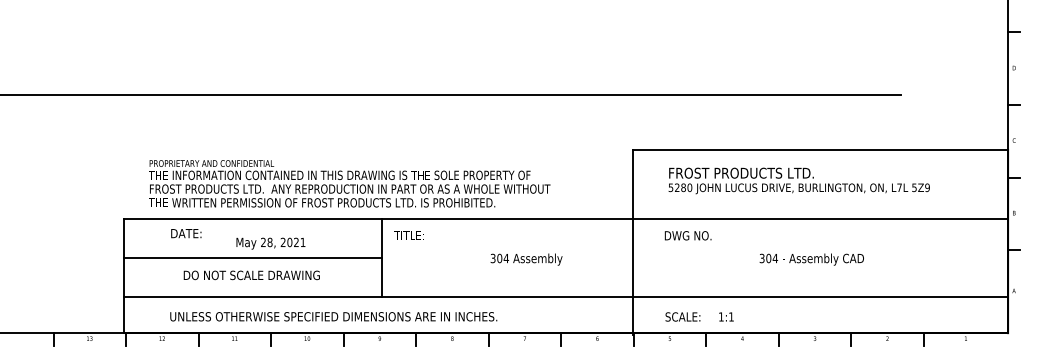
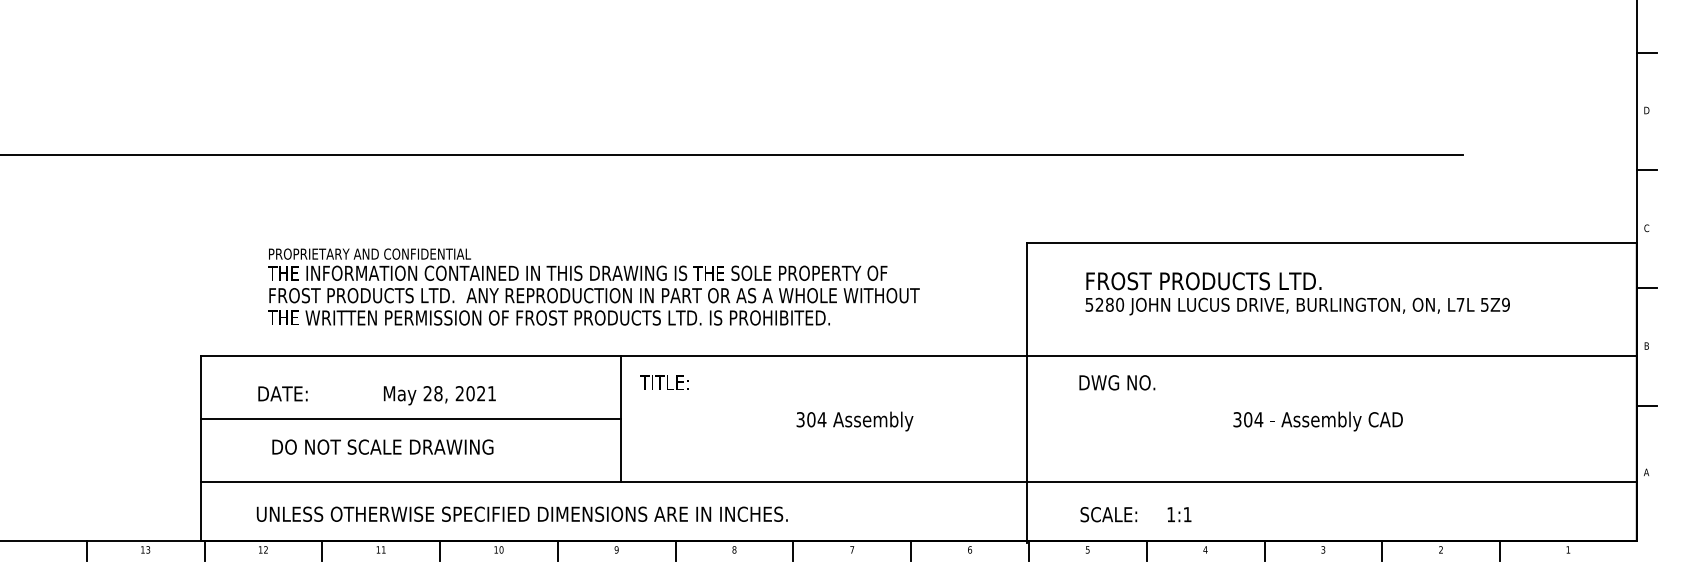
text: (349, 183) -> (593, 286), moved
text: (186, 233) -> (283, 393), moved
text: (251, 275) -> (382, 447), moved
text: (333, 316) -> (521, 513), moved

